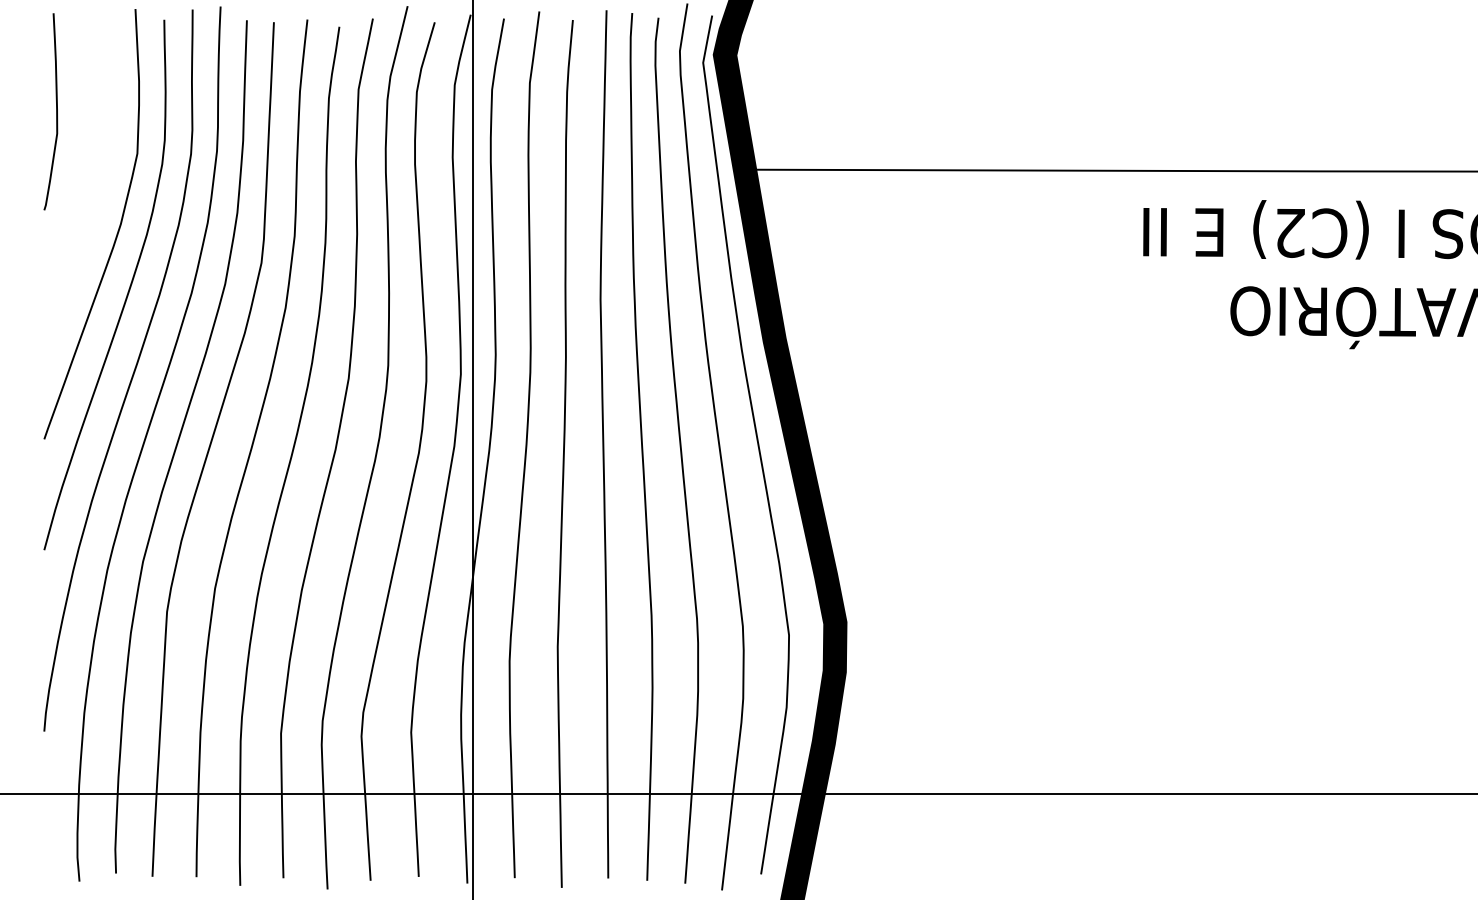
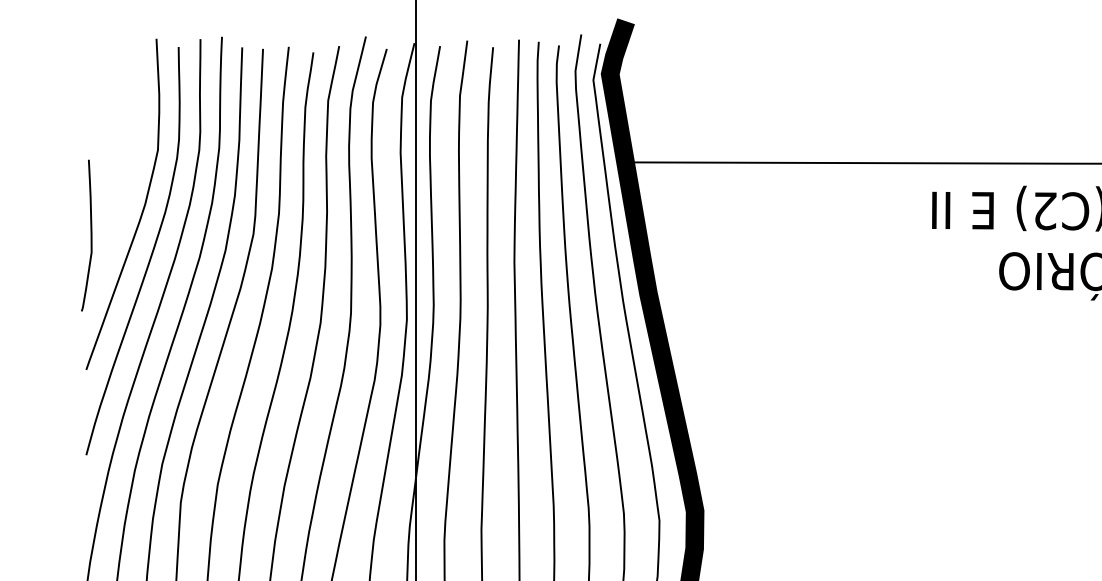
curve: (56, 111) -> (91, 235), moved

